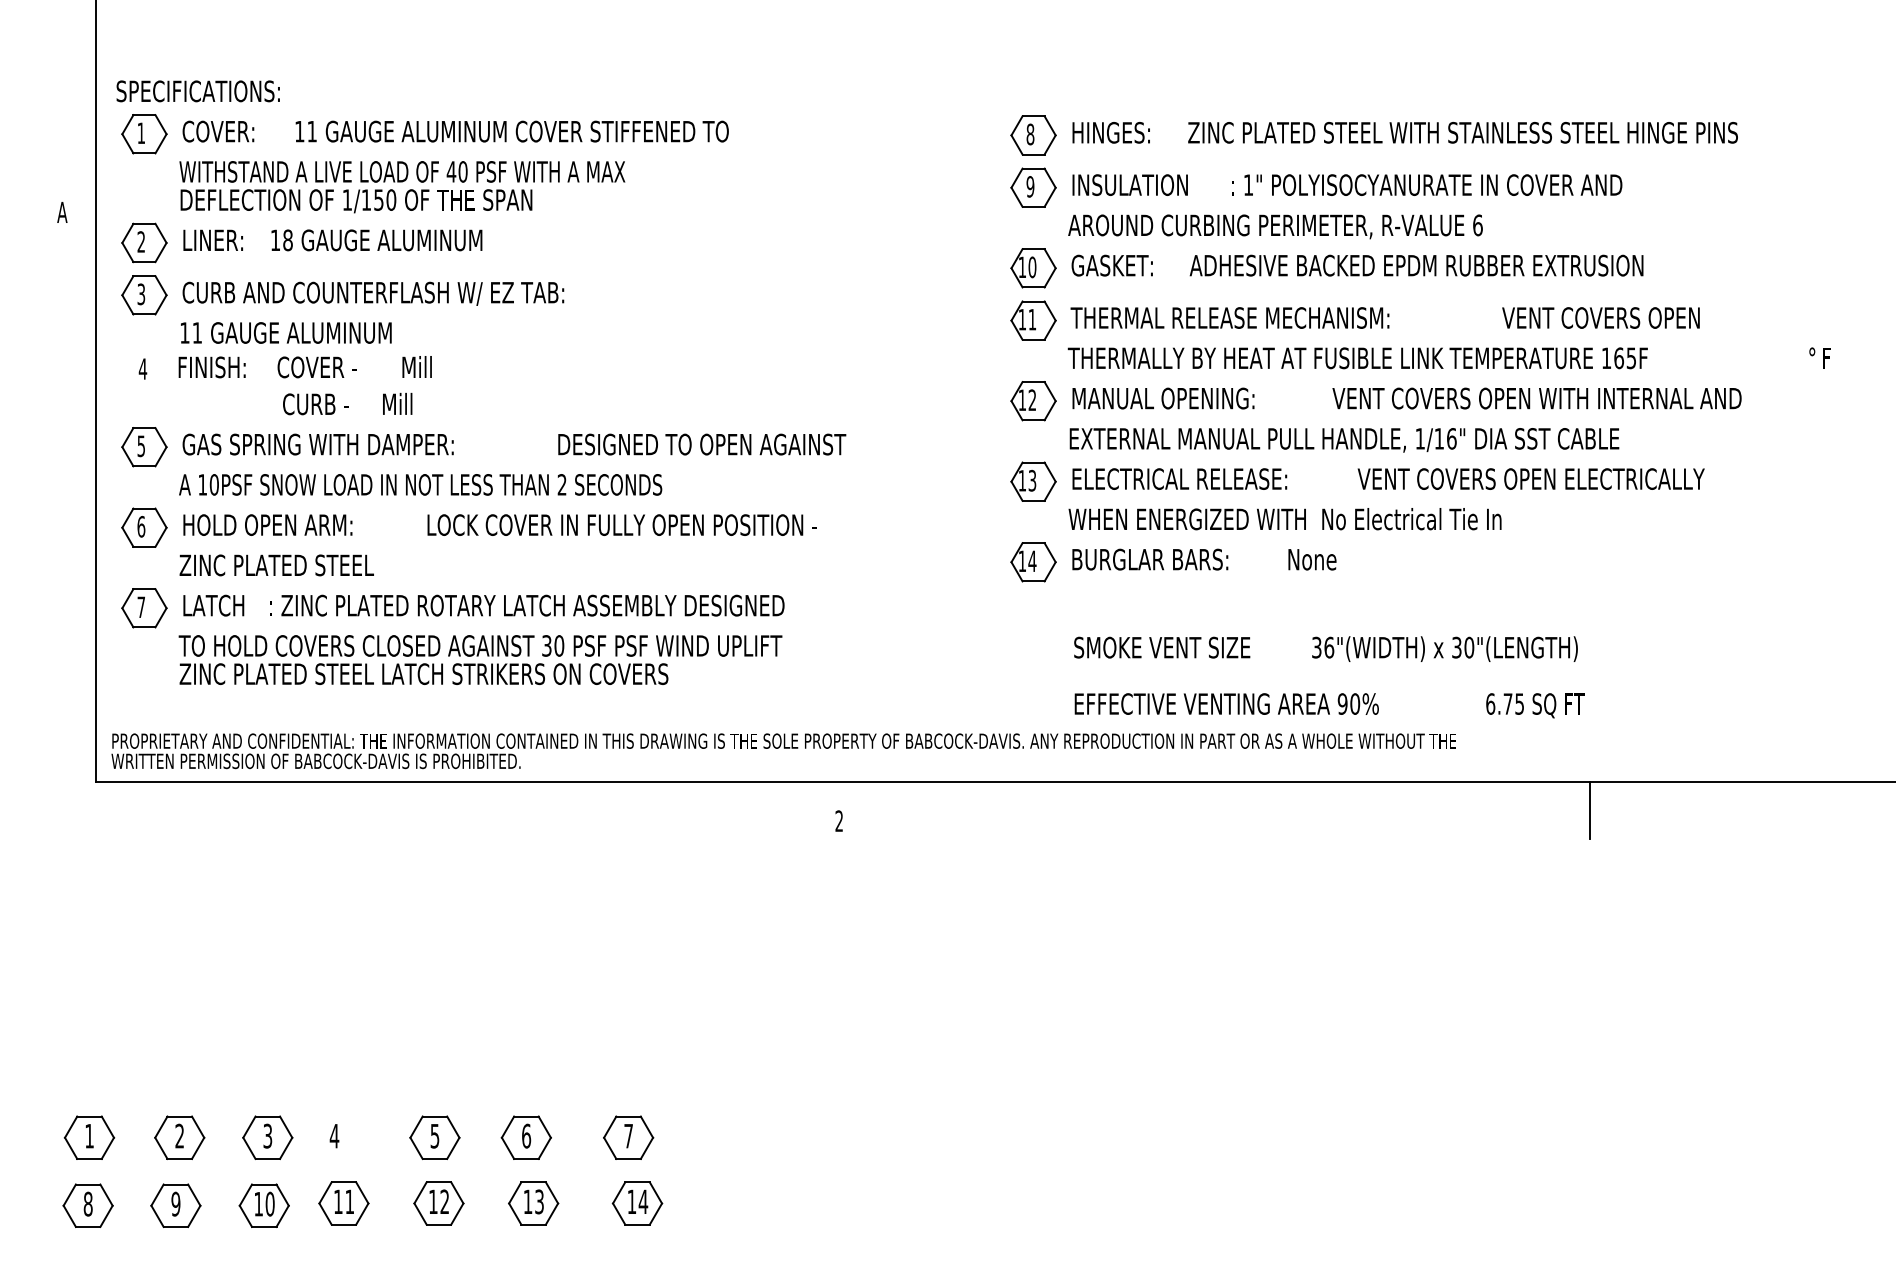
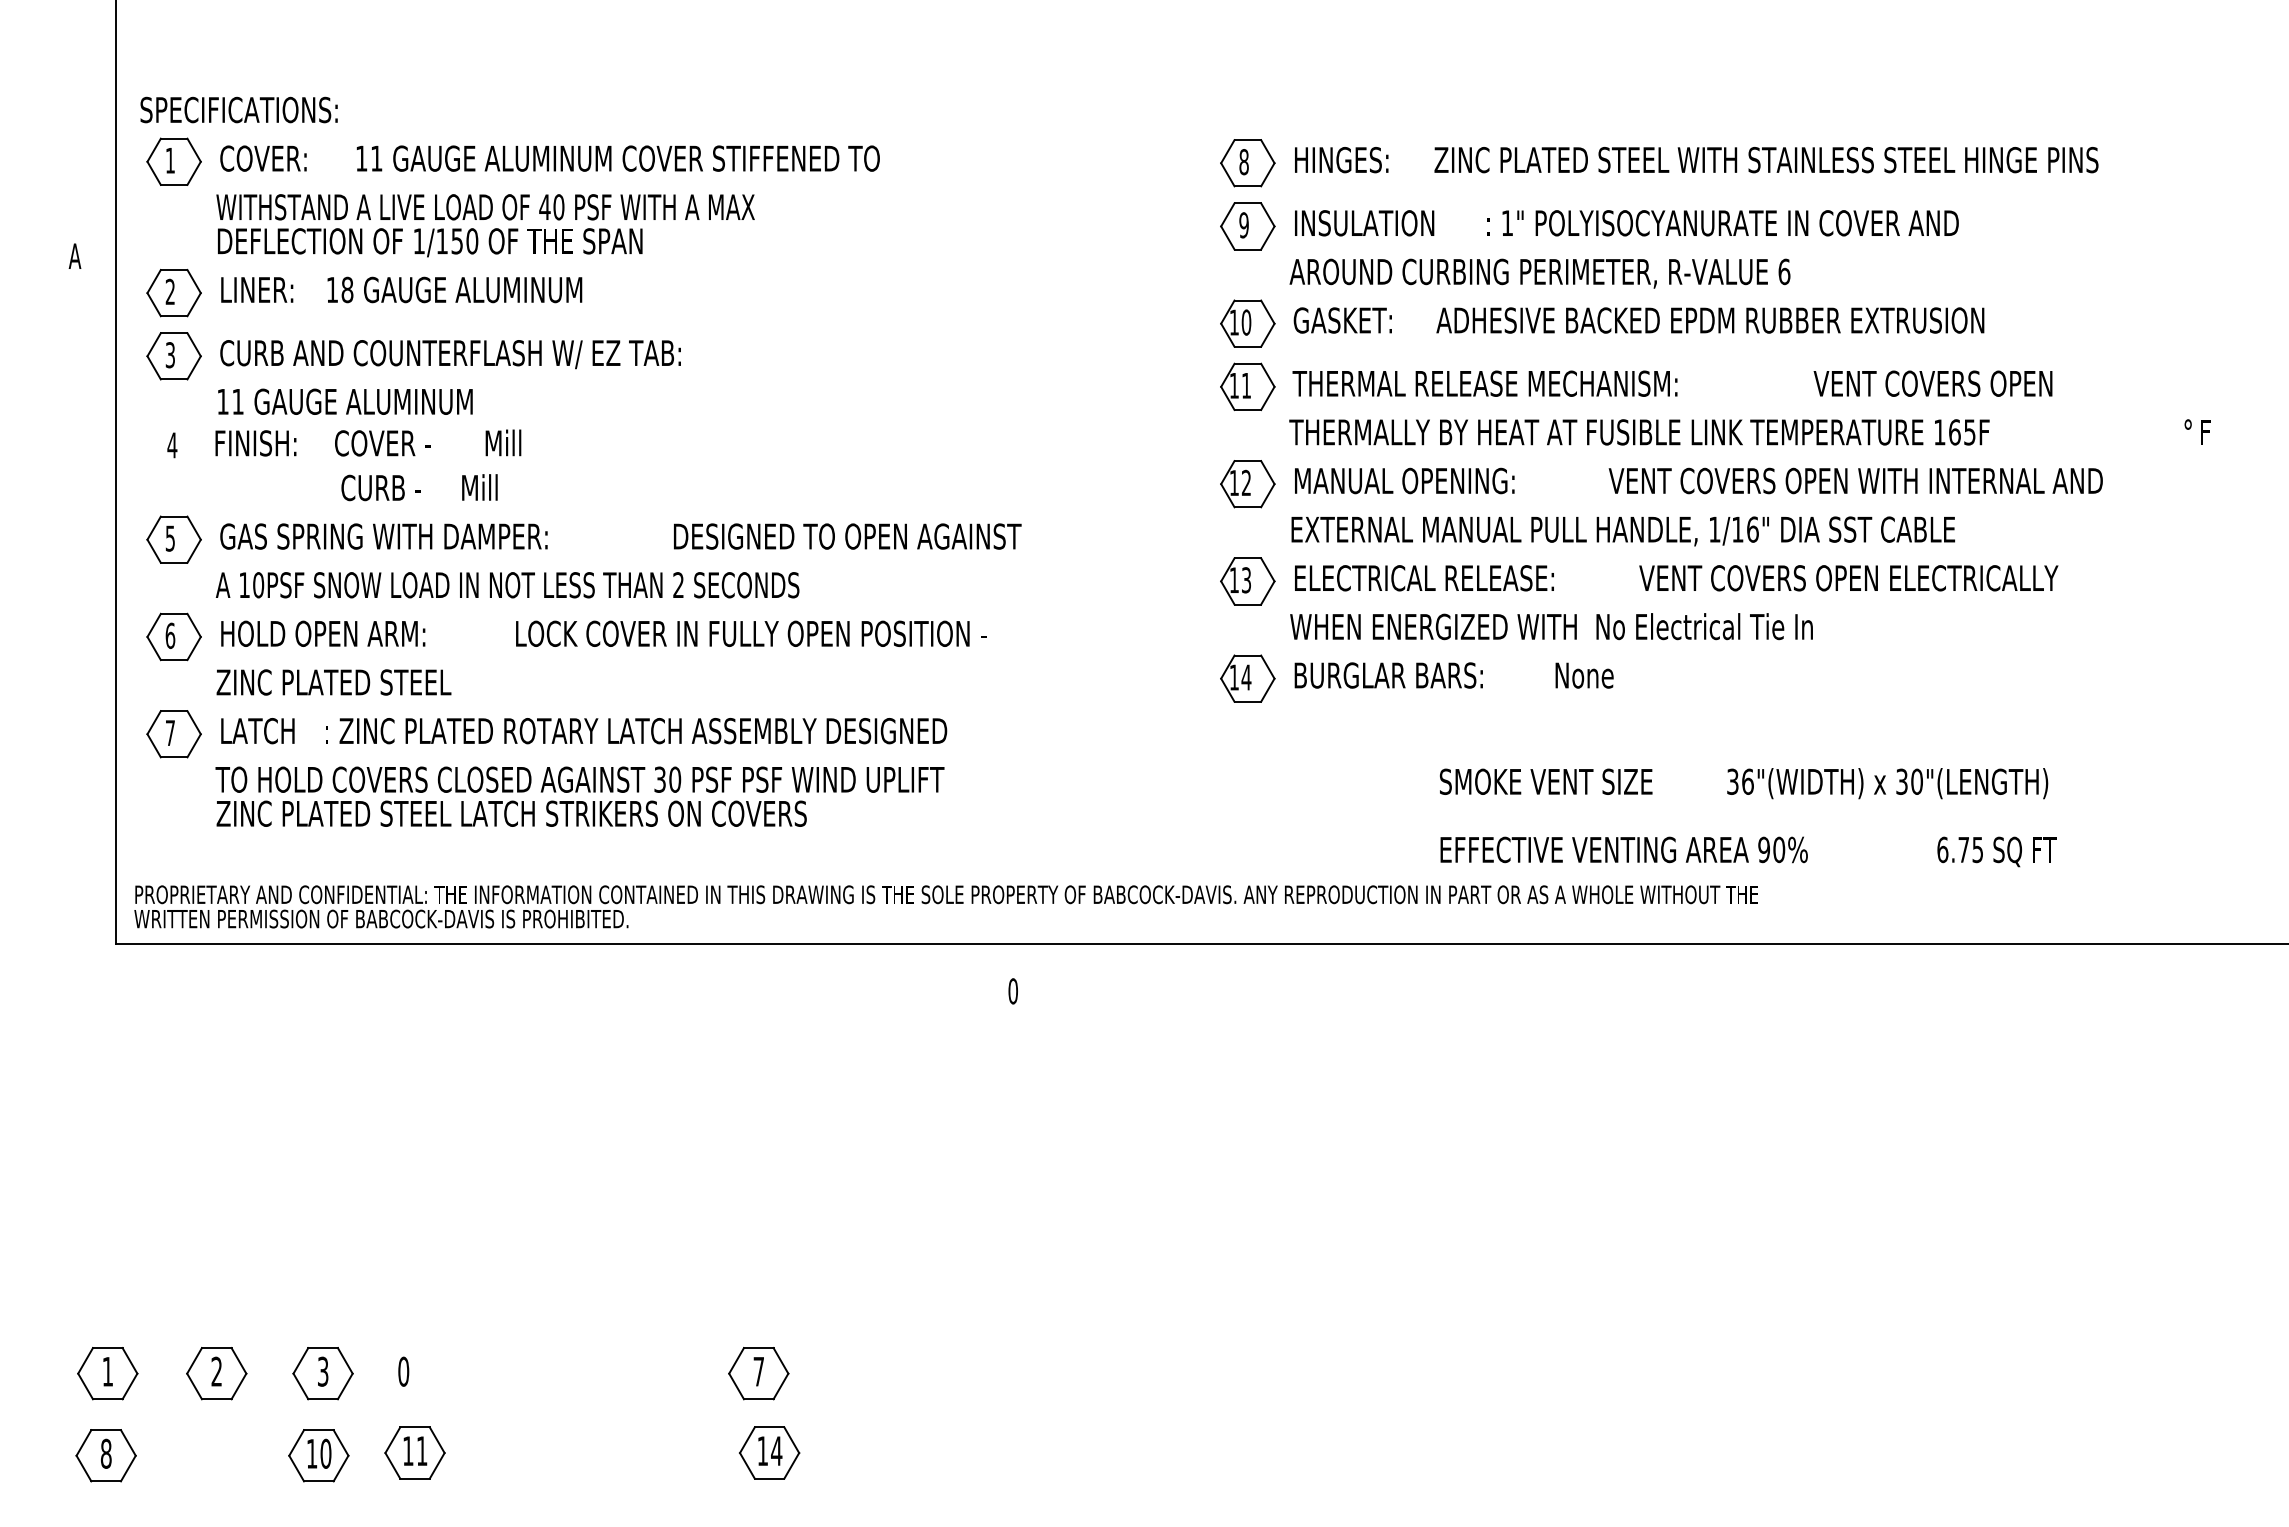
text: (1329, 677) -> (1748, 817), moved
line: (1589, 809) -> (1919, 977), removed
text: (838, 821) -> (1012, 991), 2 -> 0
text: (334, 1135) -> (403, 1371), 4 -> 0
part: (434, 1137) -> (524, 1373), removed
part: (526, 1137) -> (635, 1373), removed
part: (438, 1203) -> (529, 1452), removed
part: (533, 1203) -> (643, 1452), removed
part: (175, 1205) -> (211, 1455), removed

